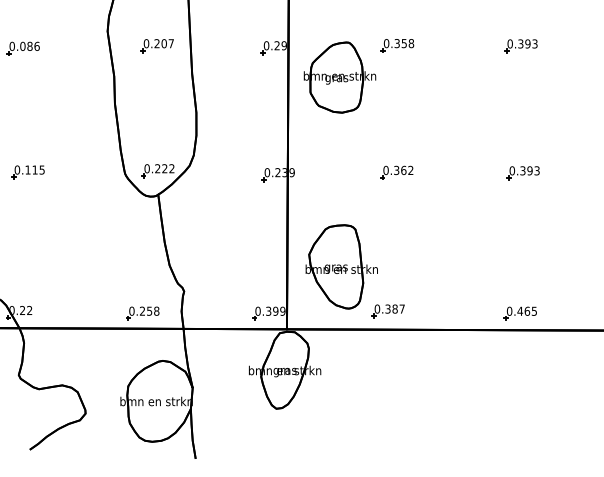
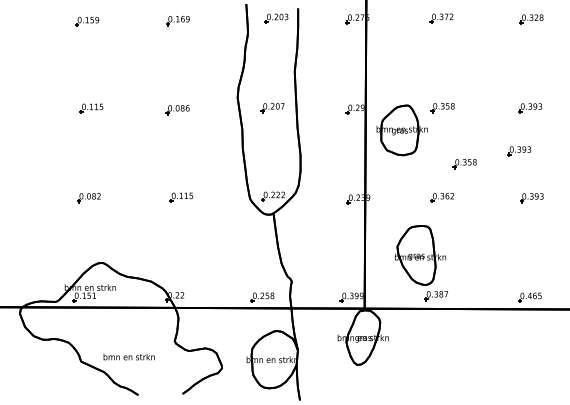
part: (505, 107) -> (519, 151), added
part: (427, 125) -> (464, 164), added
part: (341, 266) -> (420, 255), moved

